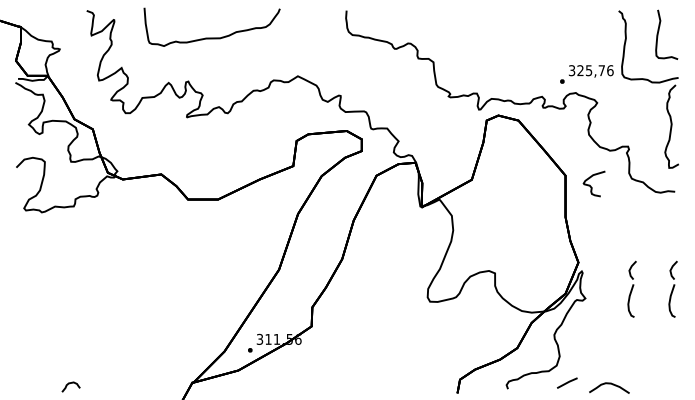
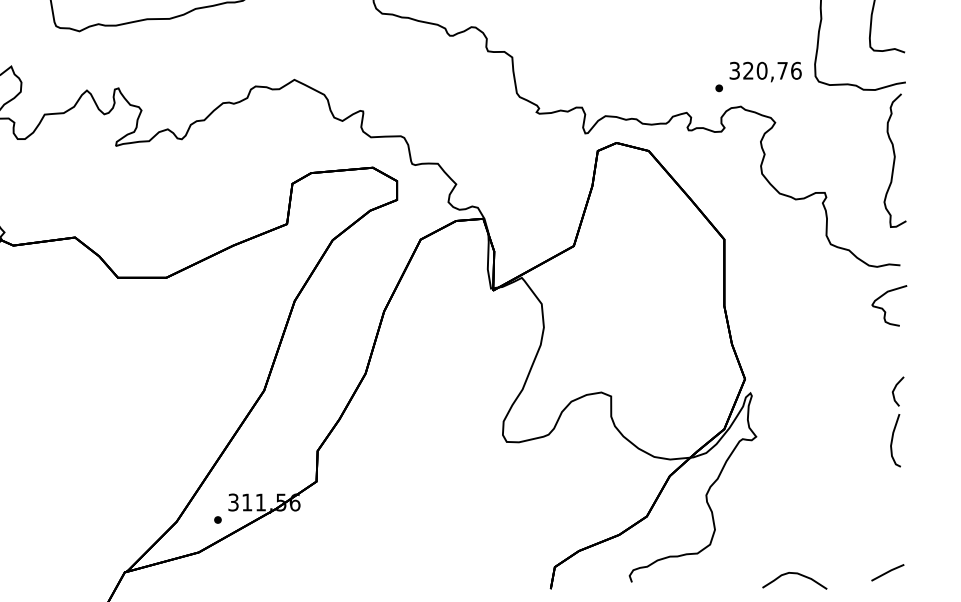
text: (588, 70) -> (761, 70), 325,76 -> 320,76
curve: (590, 185) -> (883, 308), moved
part: (631, 288) -> (830, 420), removed
line: (567, 382) -> (888, 571), moved

